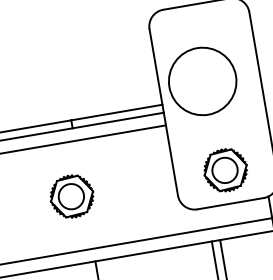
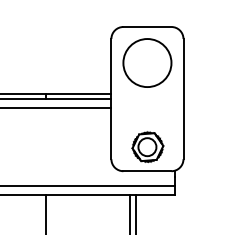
circle: (202, 80) -> (147, 62), moved
part: (71, 195) -> (36, 146), removed

